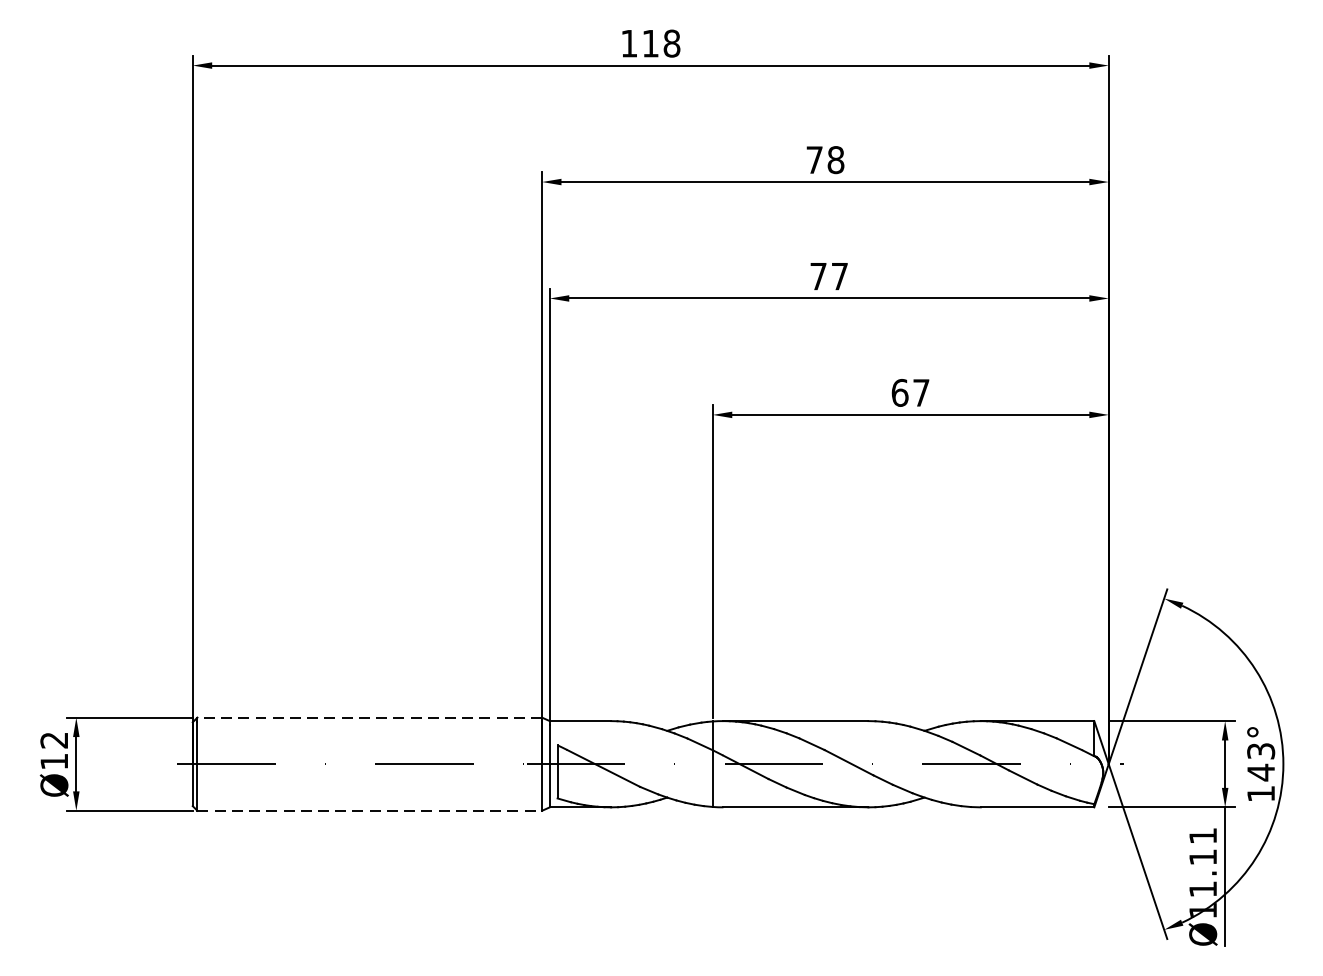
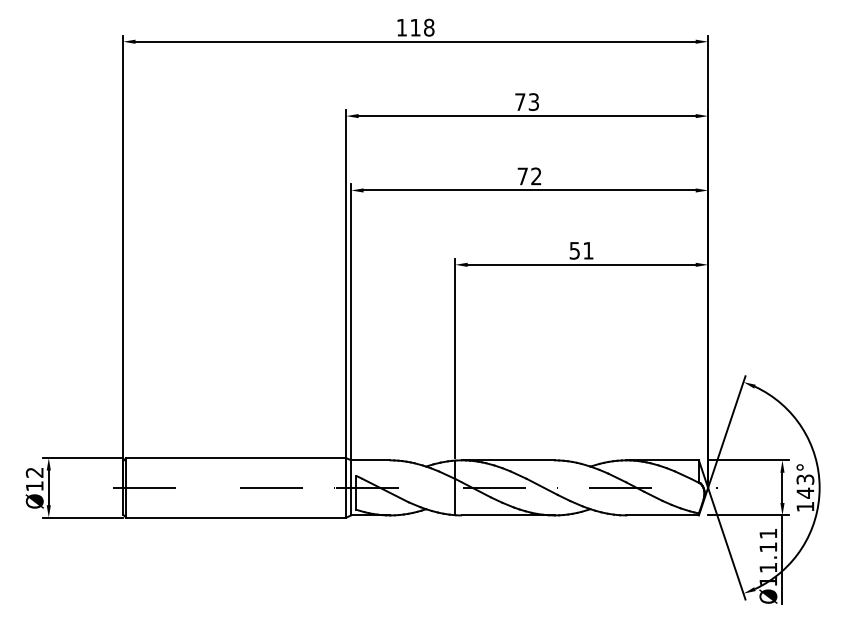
text: (835, 159) -> (533, 101), 78 -> 73
text: (840, 276) -> (536, 176), 77 -> 72
text: (910, 392) -> (581, 250), 67 -> 51
line: (368, 718) -> (235, 458), dashed -> solid
line: (370, 810) -> (236, 517), dashed -> solid

